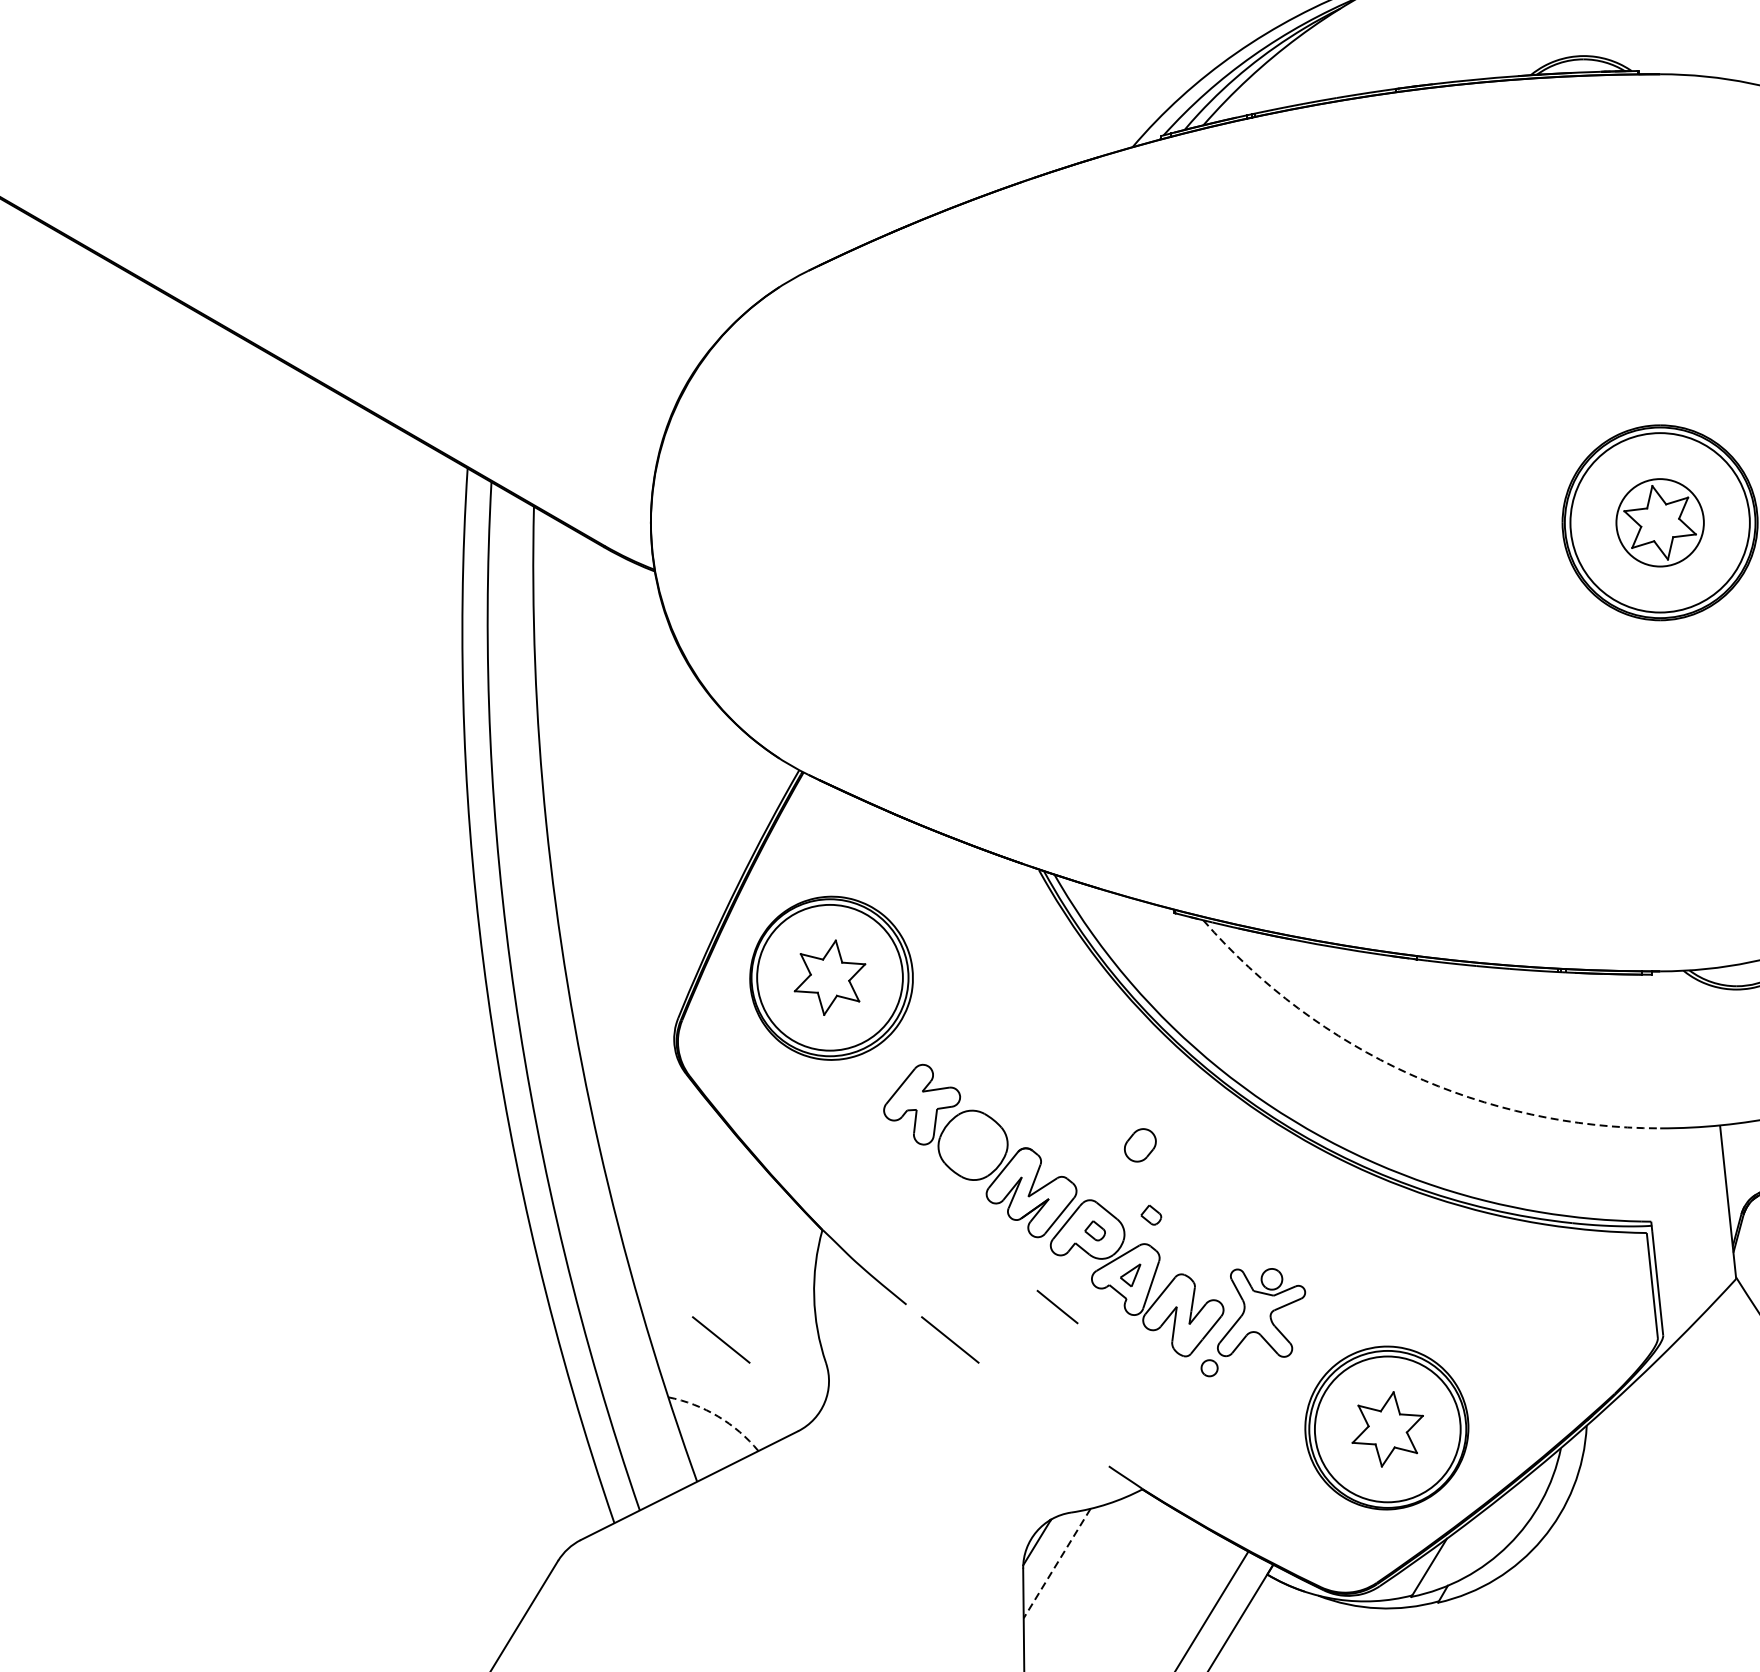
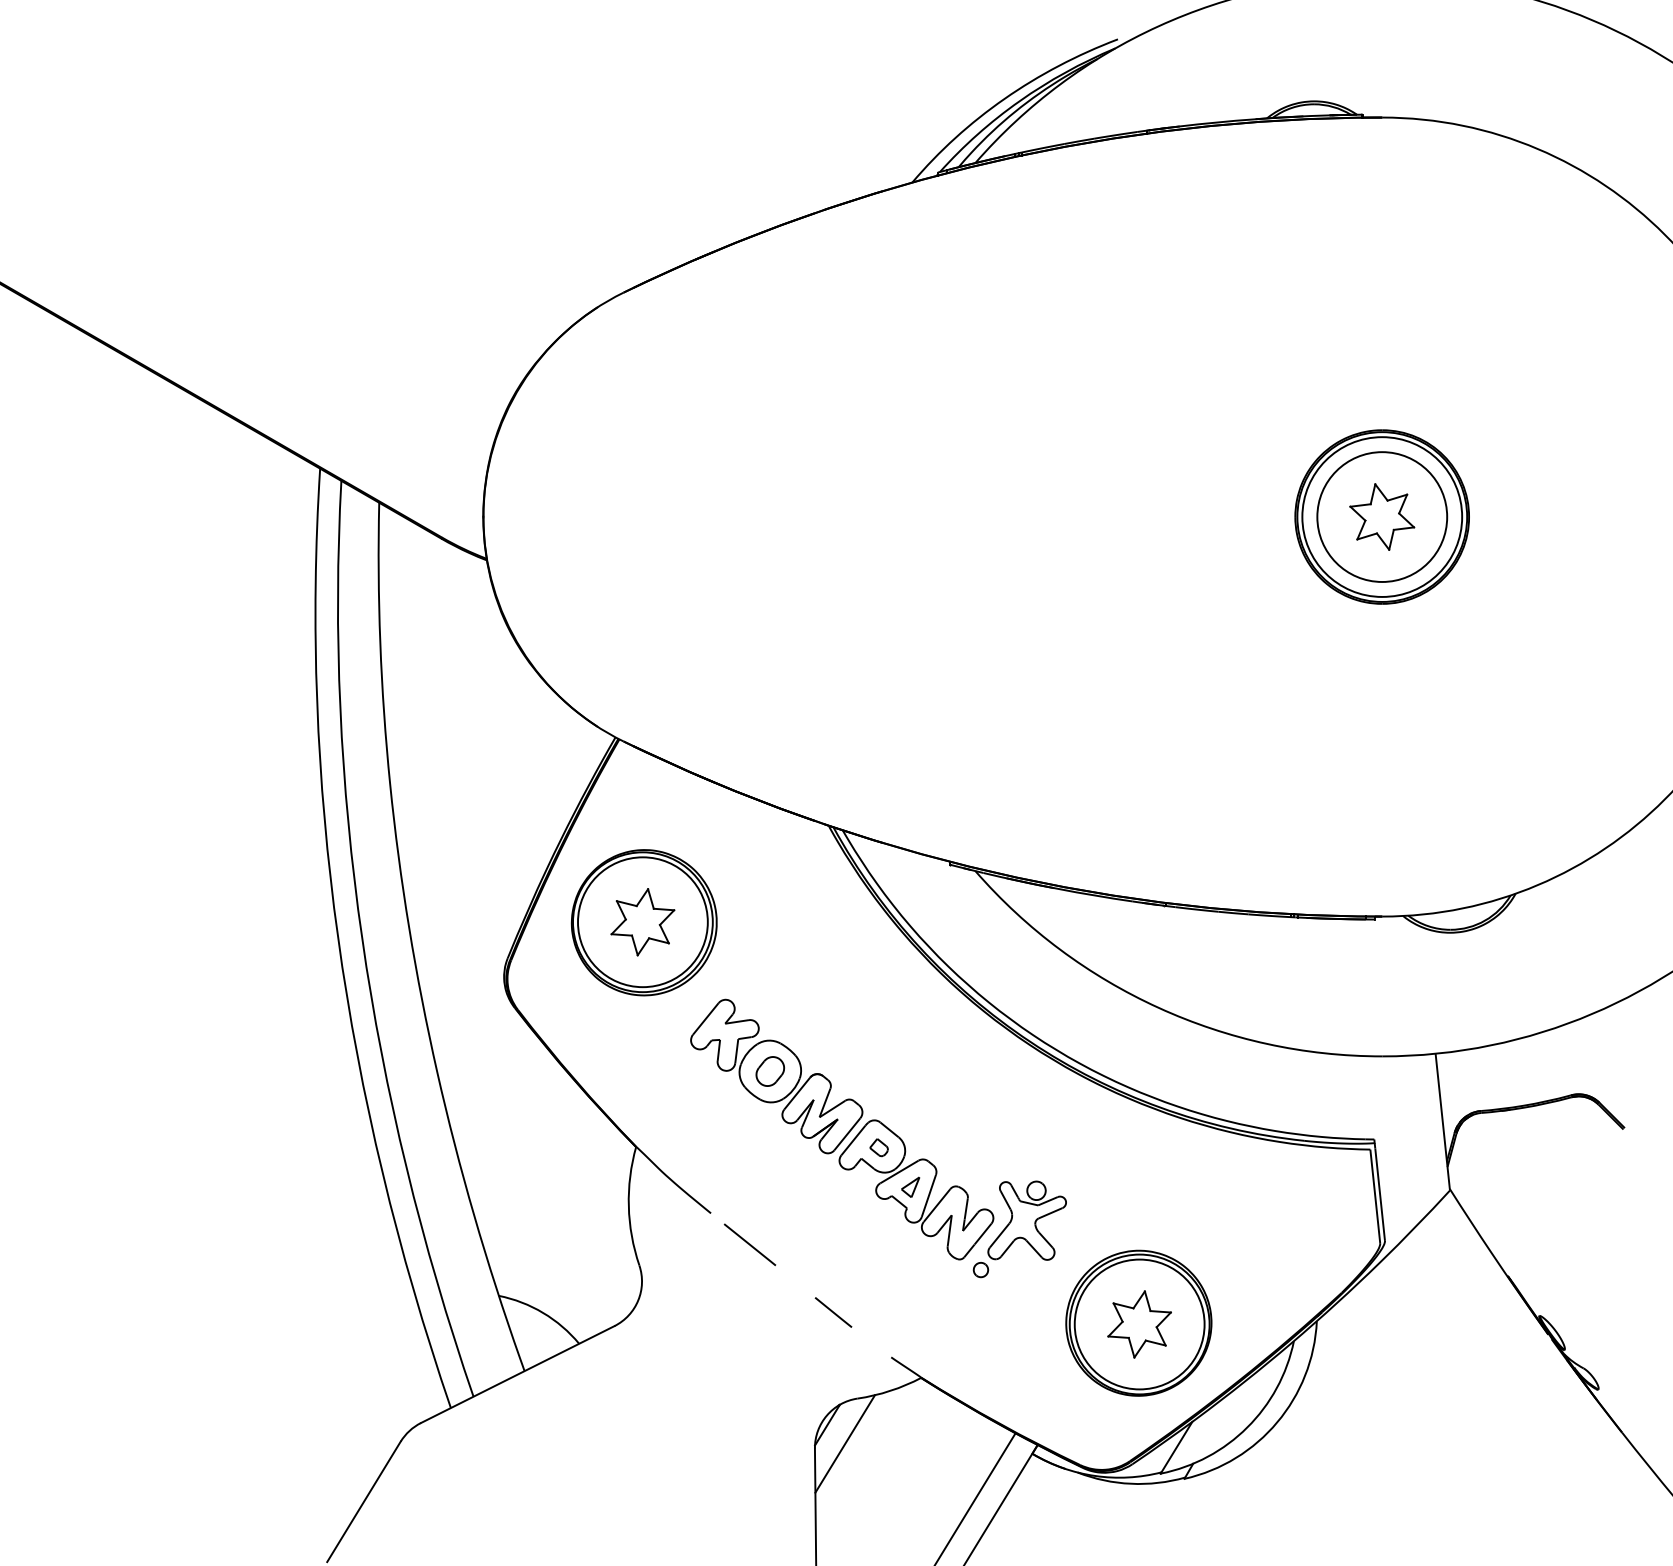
circle: (1660, 522) -> (1382, 516), size x1.67
arc: (1408, 1073) -> (1158, 1007), dashed -> solid
part: (1139, 1145) -> (769, 1071), moved
part: (1150, 1214) -> (928, 1133), removed
line: (1057, 1307) -> (833, 1312), moved
line: (720, 1339) -> (545, 1244), removed
arc: (718, 1415) -> (543, 1312), dashed -> solid
line: (1056, 1564) -> (844, 1444), dashed -> solid

